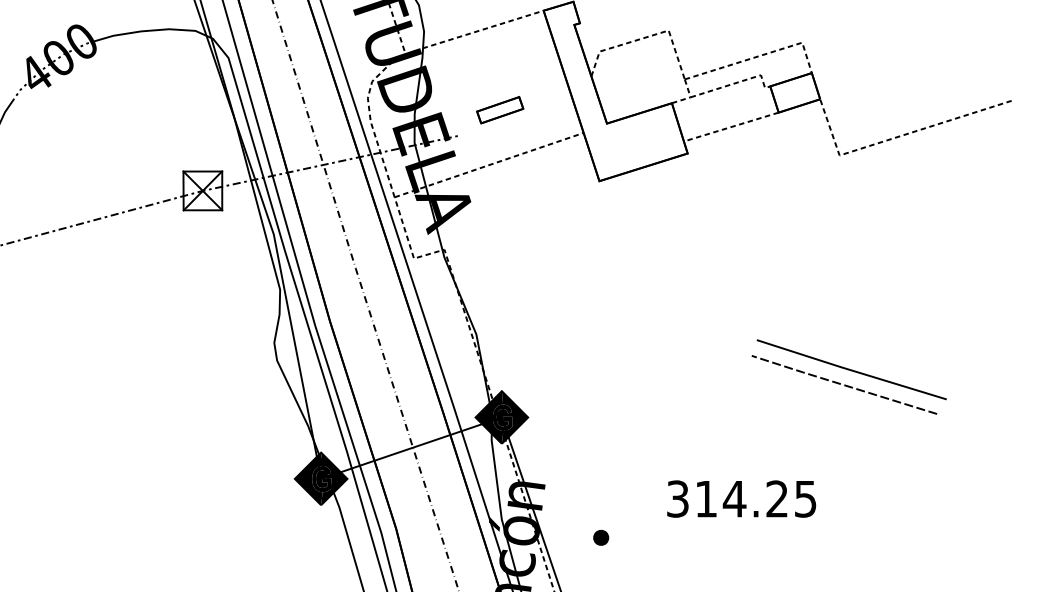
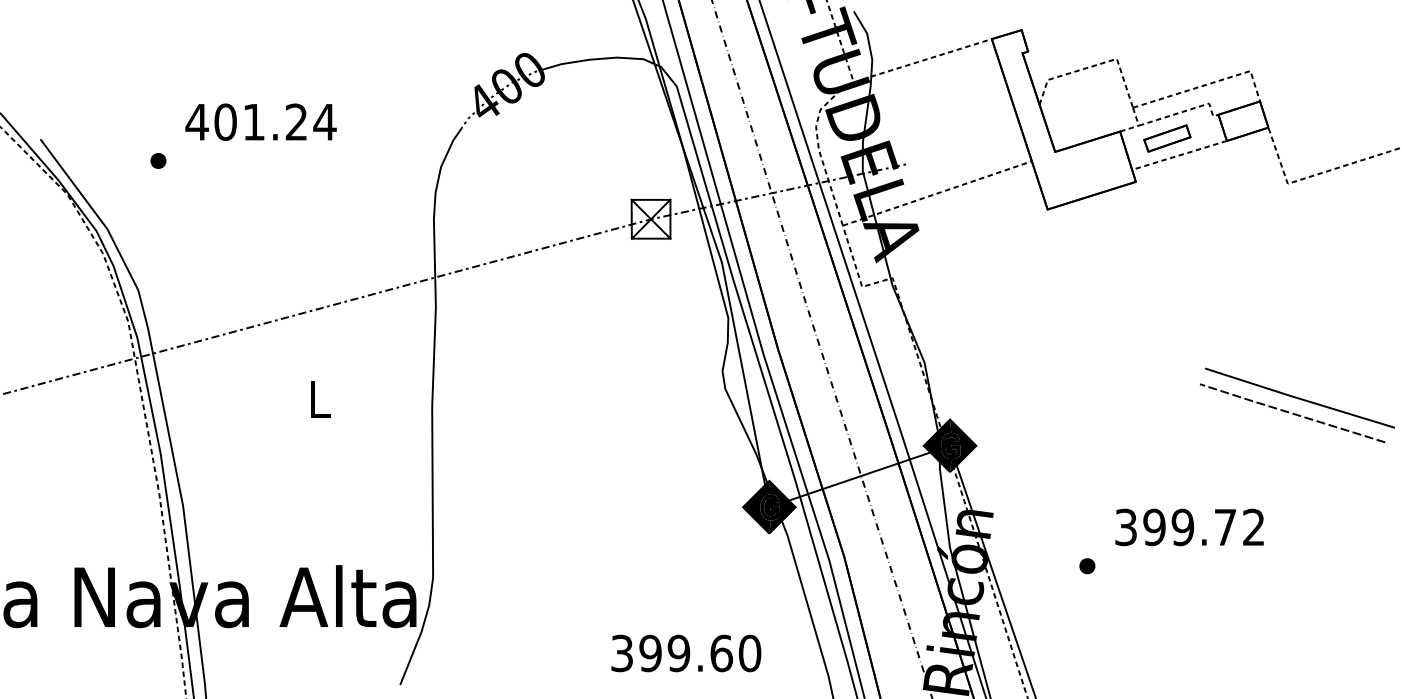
part: (500, 110) -> (1167, 138), moved
text: (755, 499) -> (1203, 527), 314.25 -> 399.72
part: (601, 538) -> (1087, 566), moved

